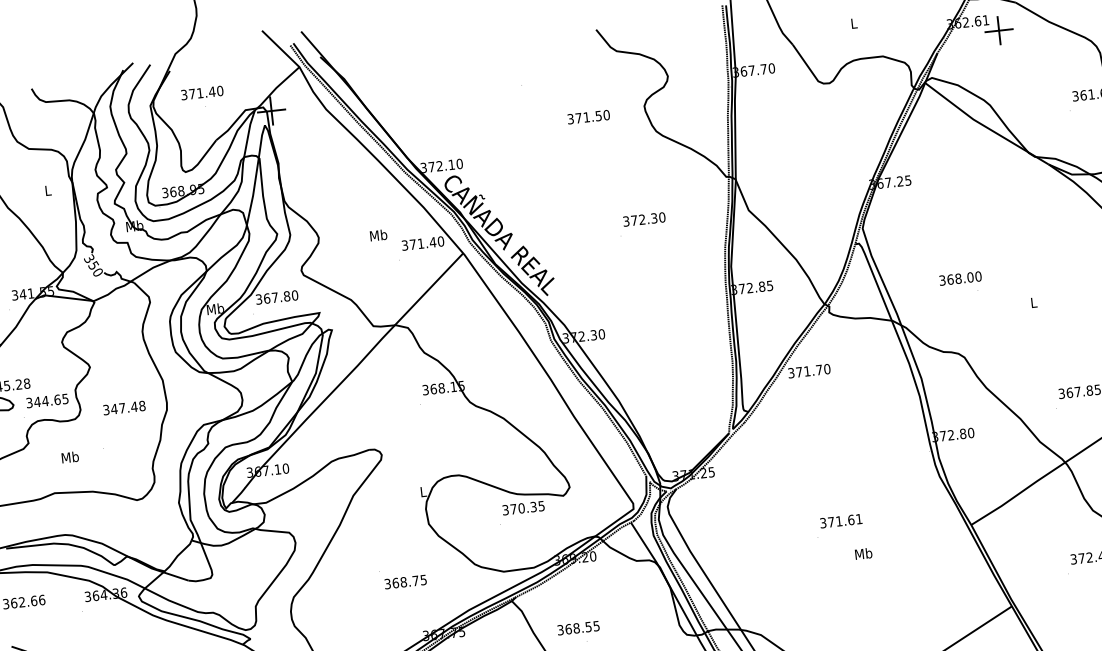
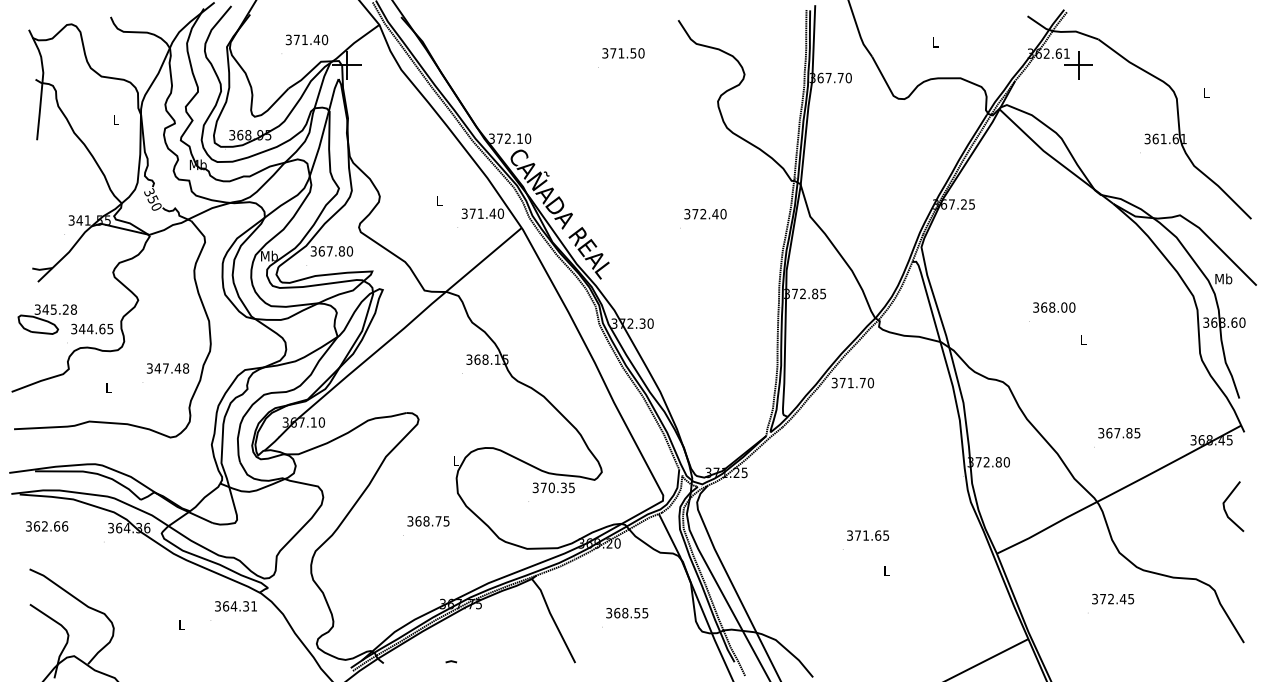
text: (201, 92) -> (306, 39), moved
text: (588, 117) -> (623, 53), moved
text: (654, 218) -> (715, 214), 372.30 -> 372.40
text: (378, 235) -> (439, 200), Mb -> L
text: (960, 278) -> (1054, 307), moved
text: (123, 408) -> (167, 368), moved
text: (69, 457) -> (108, 387), Mb -> L
text: (859, 519) -> (886, 535), 371.61 -> 371.65
text: (863, 553) -> (886, 570), Mb -> L
text: (405, 582) -> (428, 521), moved
text: (578, 628) -> (627, 613), moved

